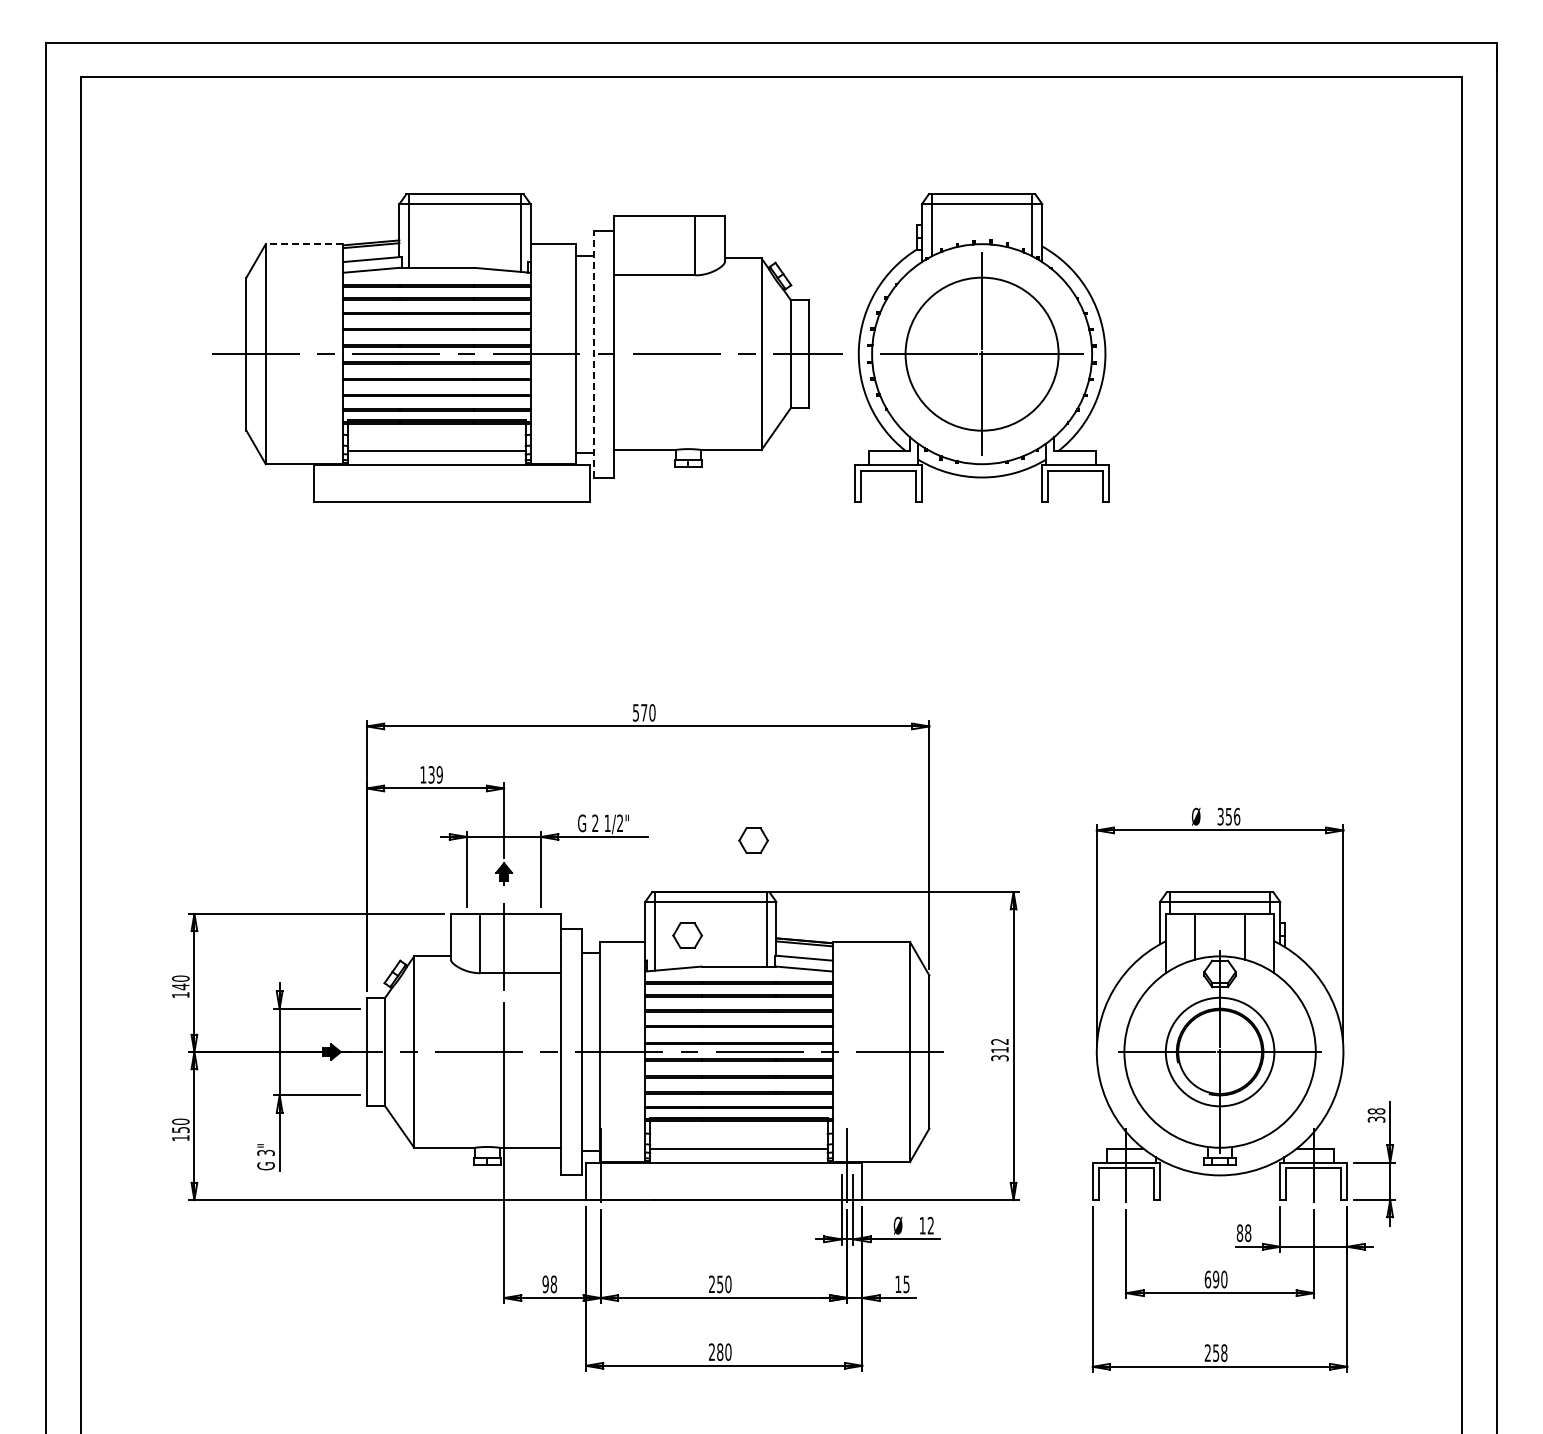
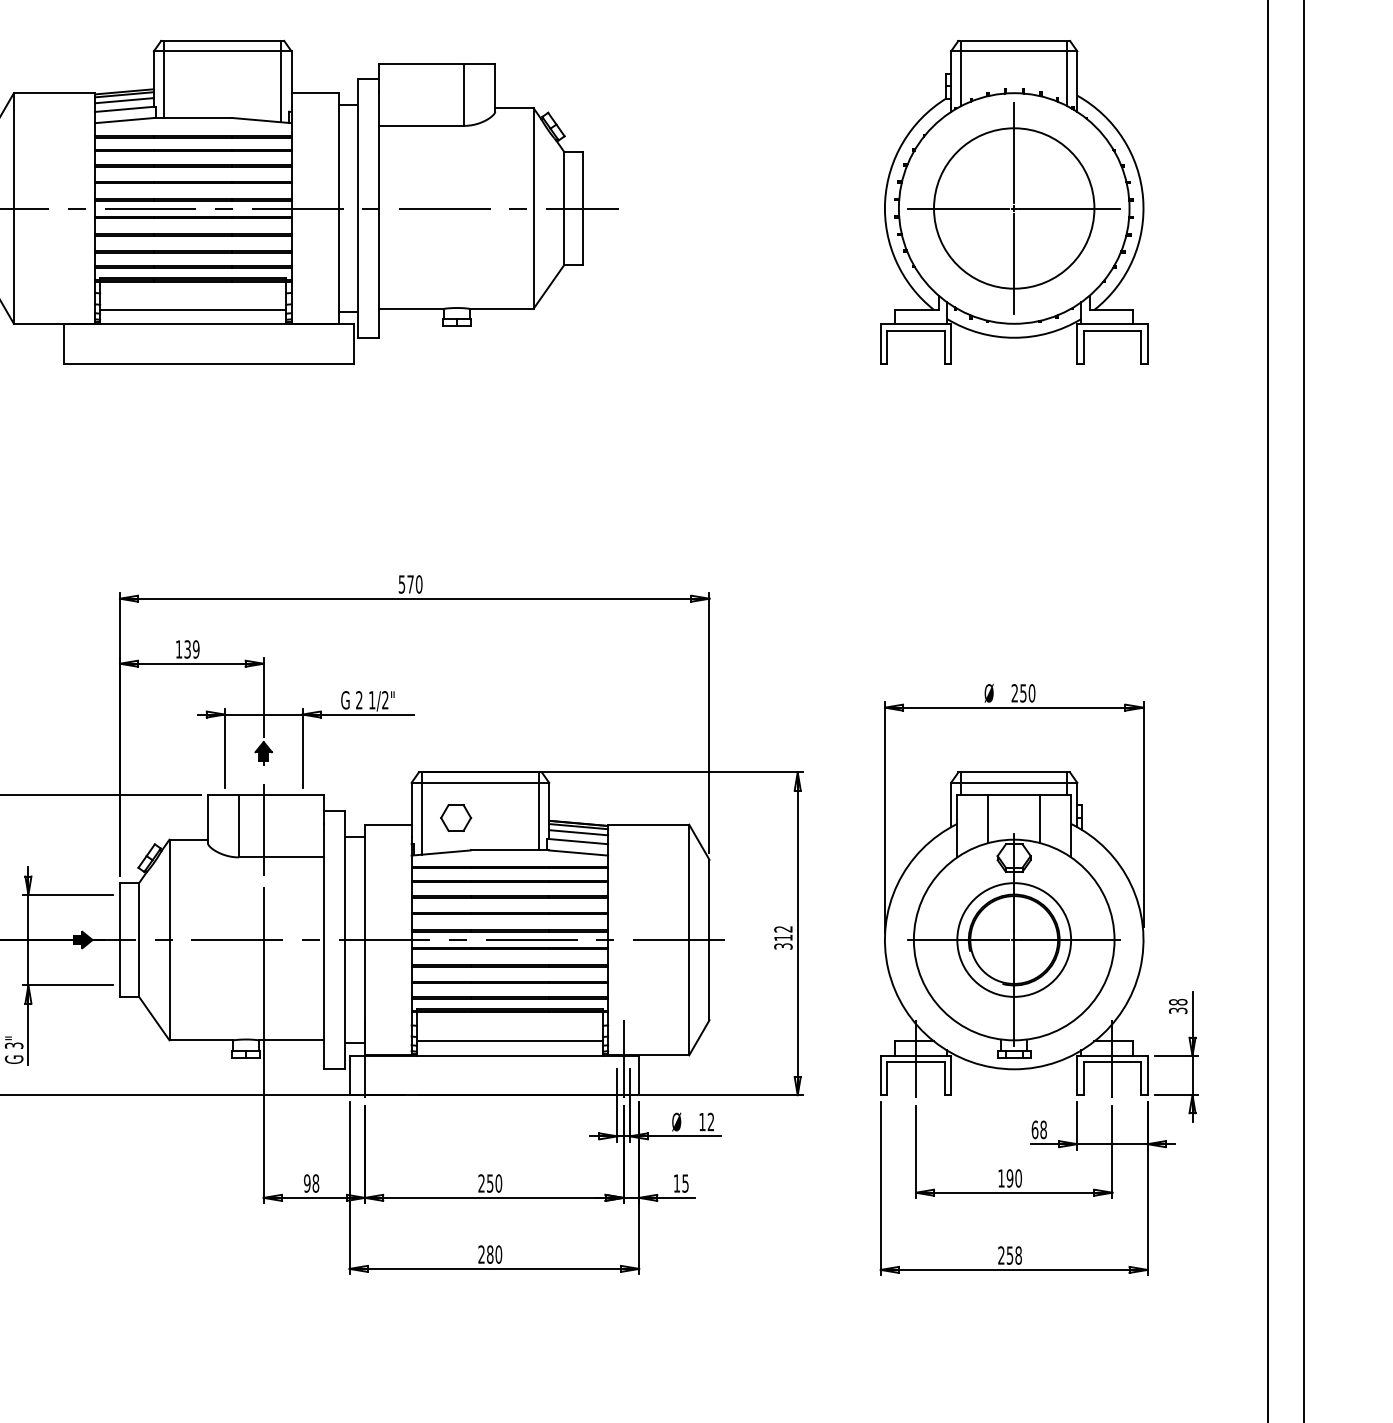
line: (304, 244) -> (54, 93), dashed -> solid
line: (371, 250) -> (124, 99), added
part: (981, 347) -> (1013, 201), moved
line: (594, 353) -> (358, 207), dashed -> solid
text: (1228, 816) -> (1023, 693), 356 -> 250
part: (753, 840) -> (525, 718), removed
line: (804, 949) -> (578, 832), added
text: (1239, 1232) -> (1034, 1129), 88 -> 68
text: (1207, 1279) -> (1001, 1178), 690 -> 190

